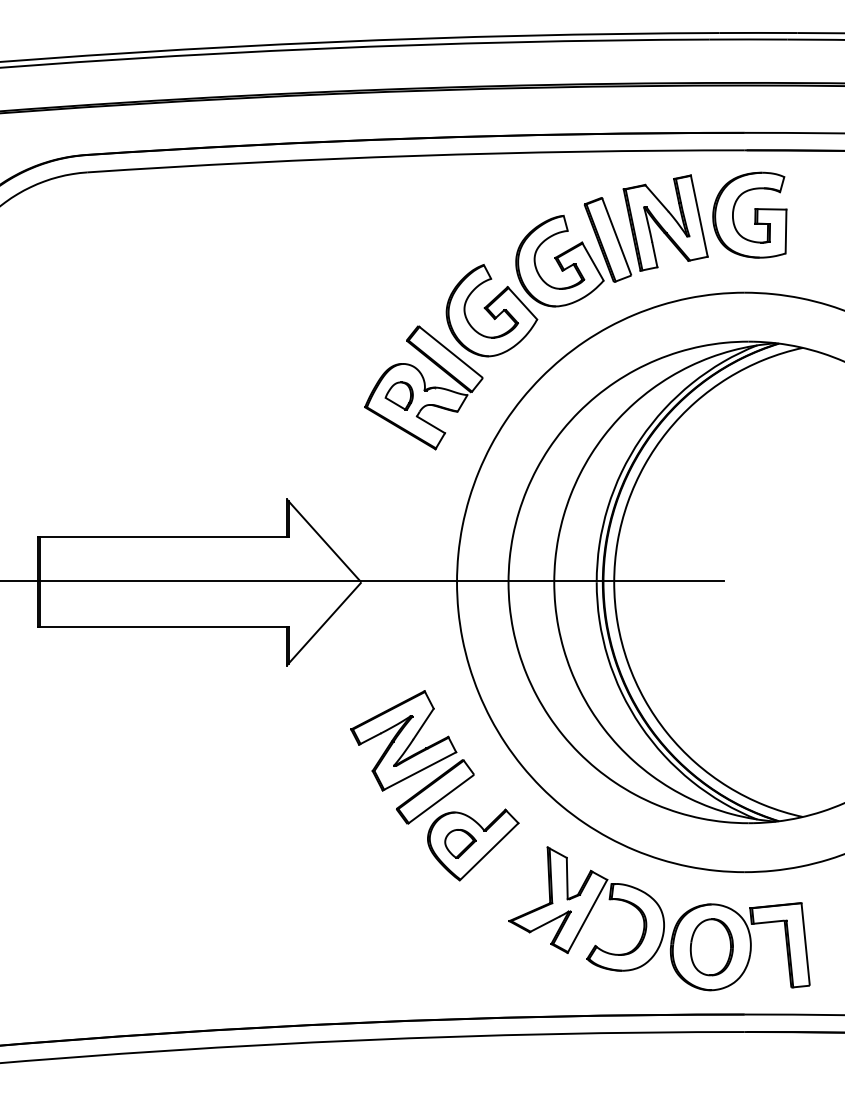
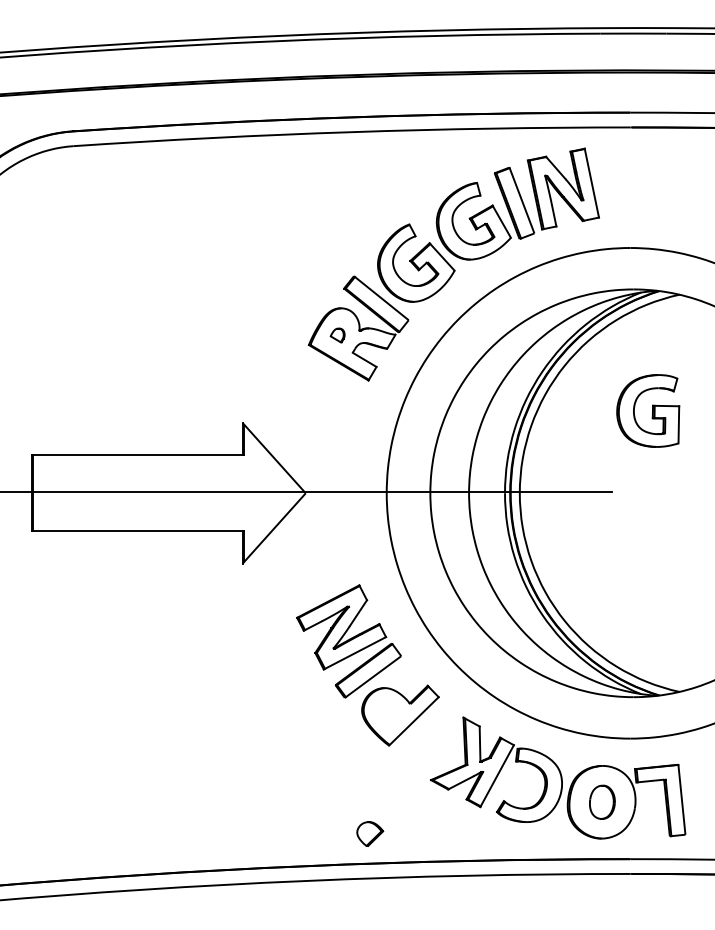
part: (749, 214) -> (647, 410), moved
part: (398, 395) -> (337, 335), size x0.6
part: (460, 843) -> (370, 833), moved
part: (711, 947) -> (602, 802), size x0.7

